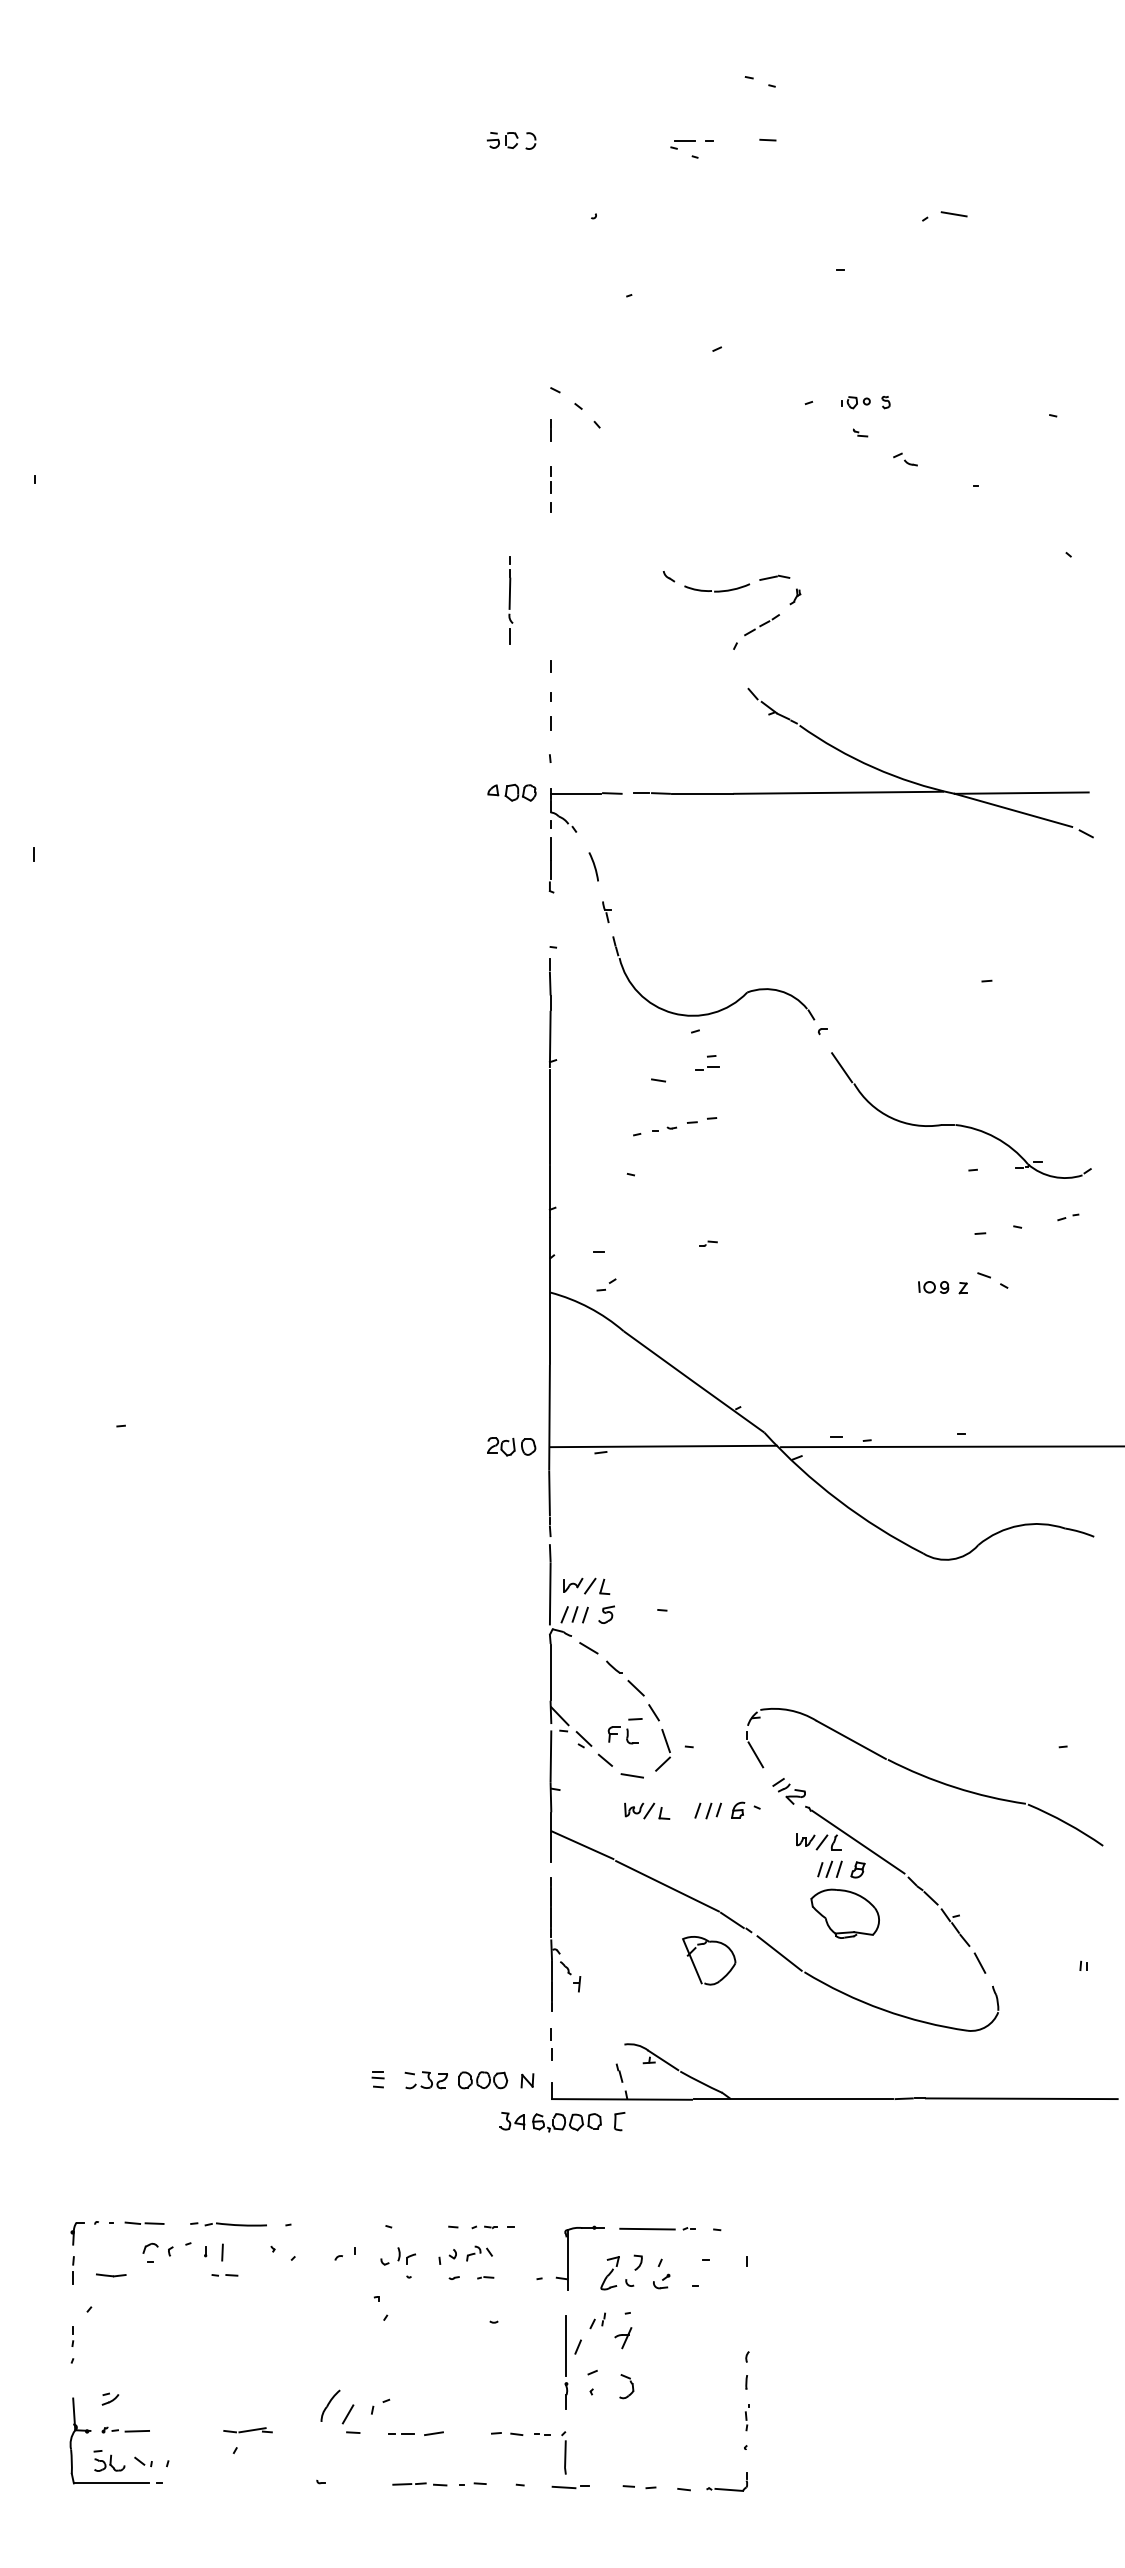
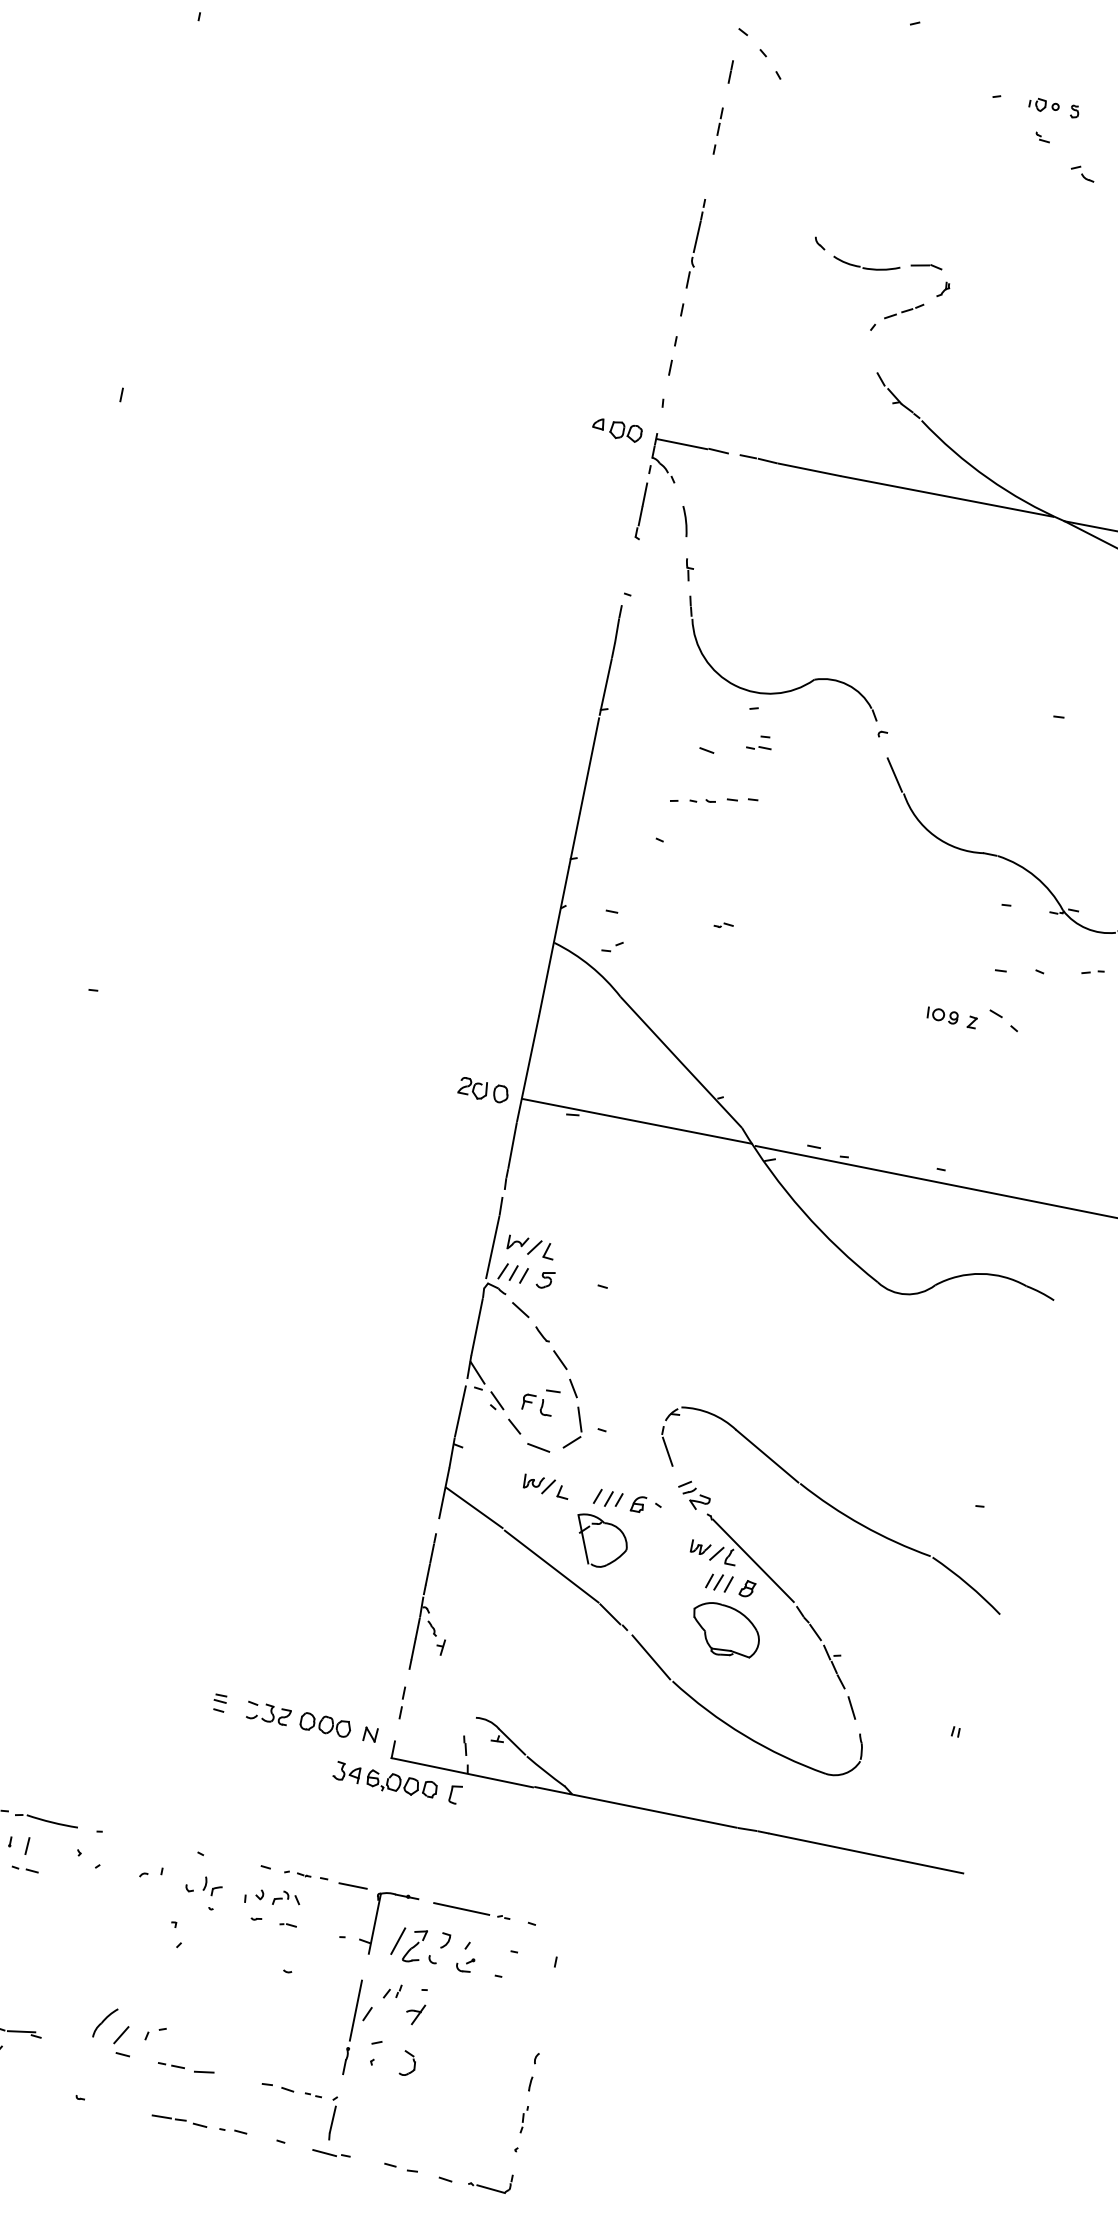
part: (510, 600) -> (696, 243), moved
part: (695, 1965) -> (585, 1544), moved
line: (539, 2228) -> (352, 1886), added
line: (593, 2271) -> (398, 1940), added

